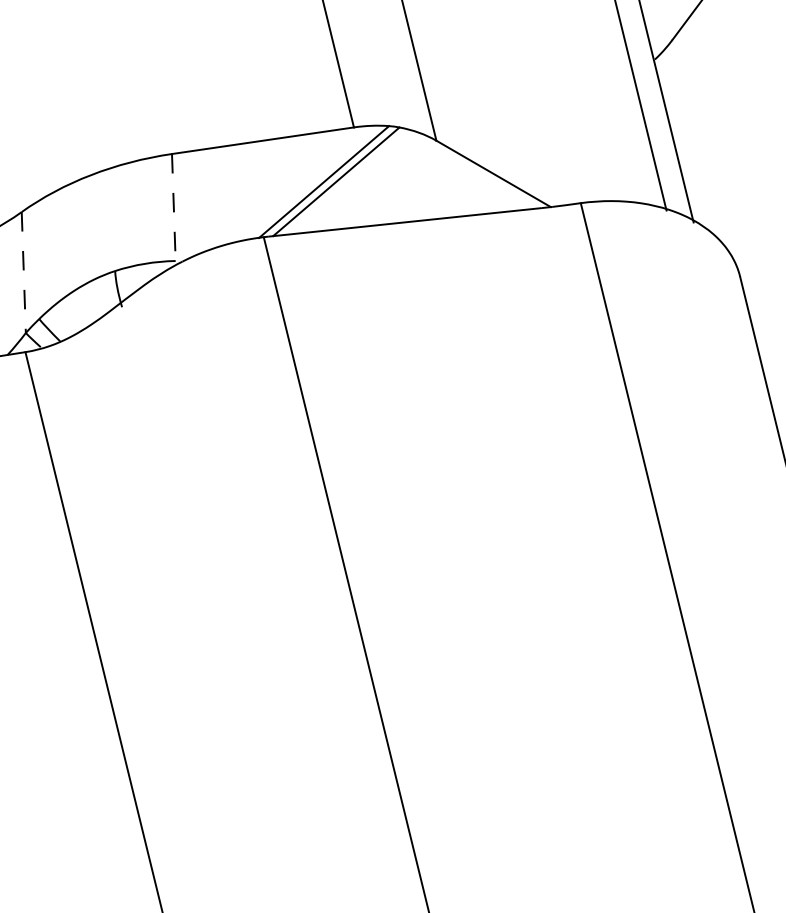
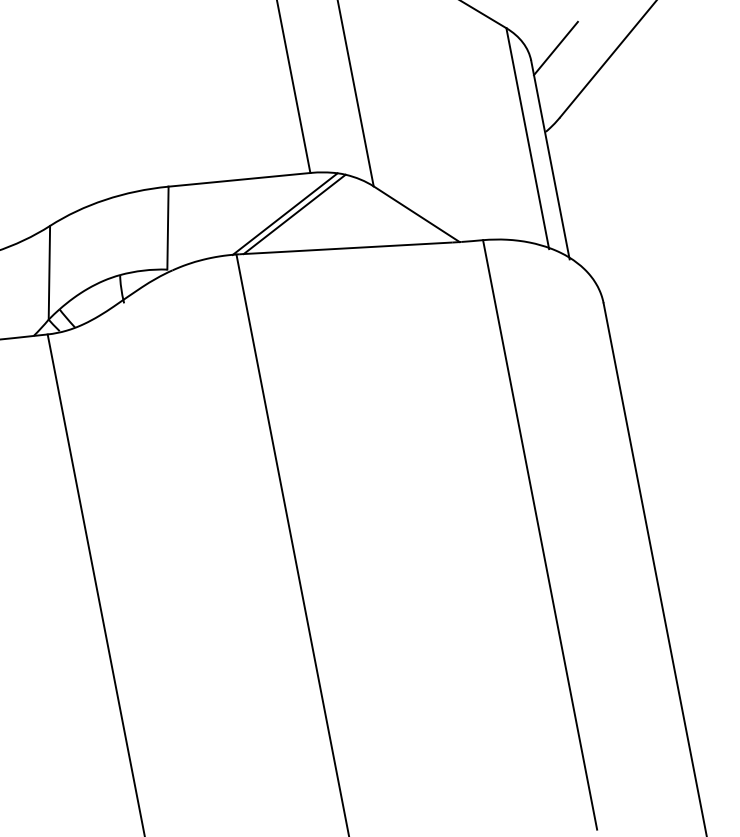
line: (173, 208) -> (167, 228), dashed -> solid
line: (23, 272) -> (49, 272), dashed -> solid

